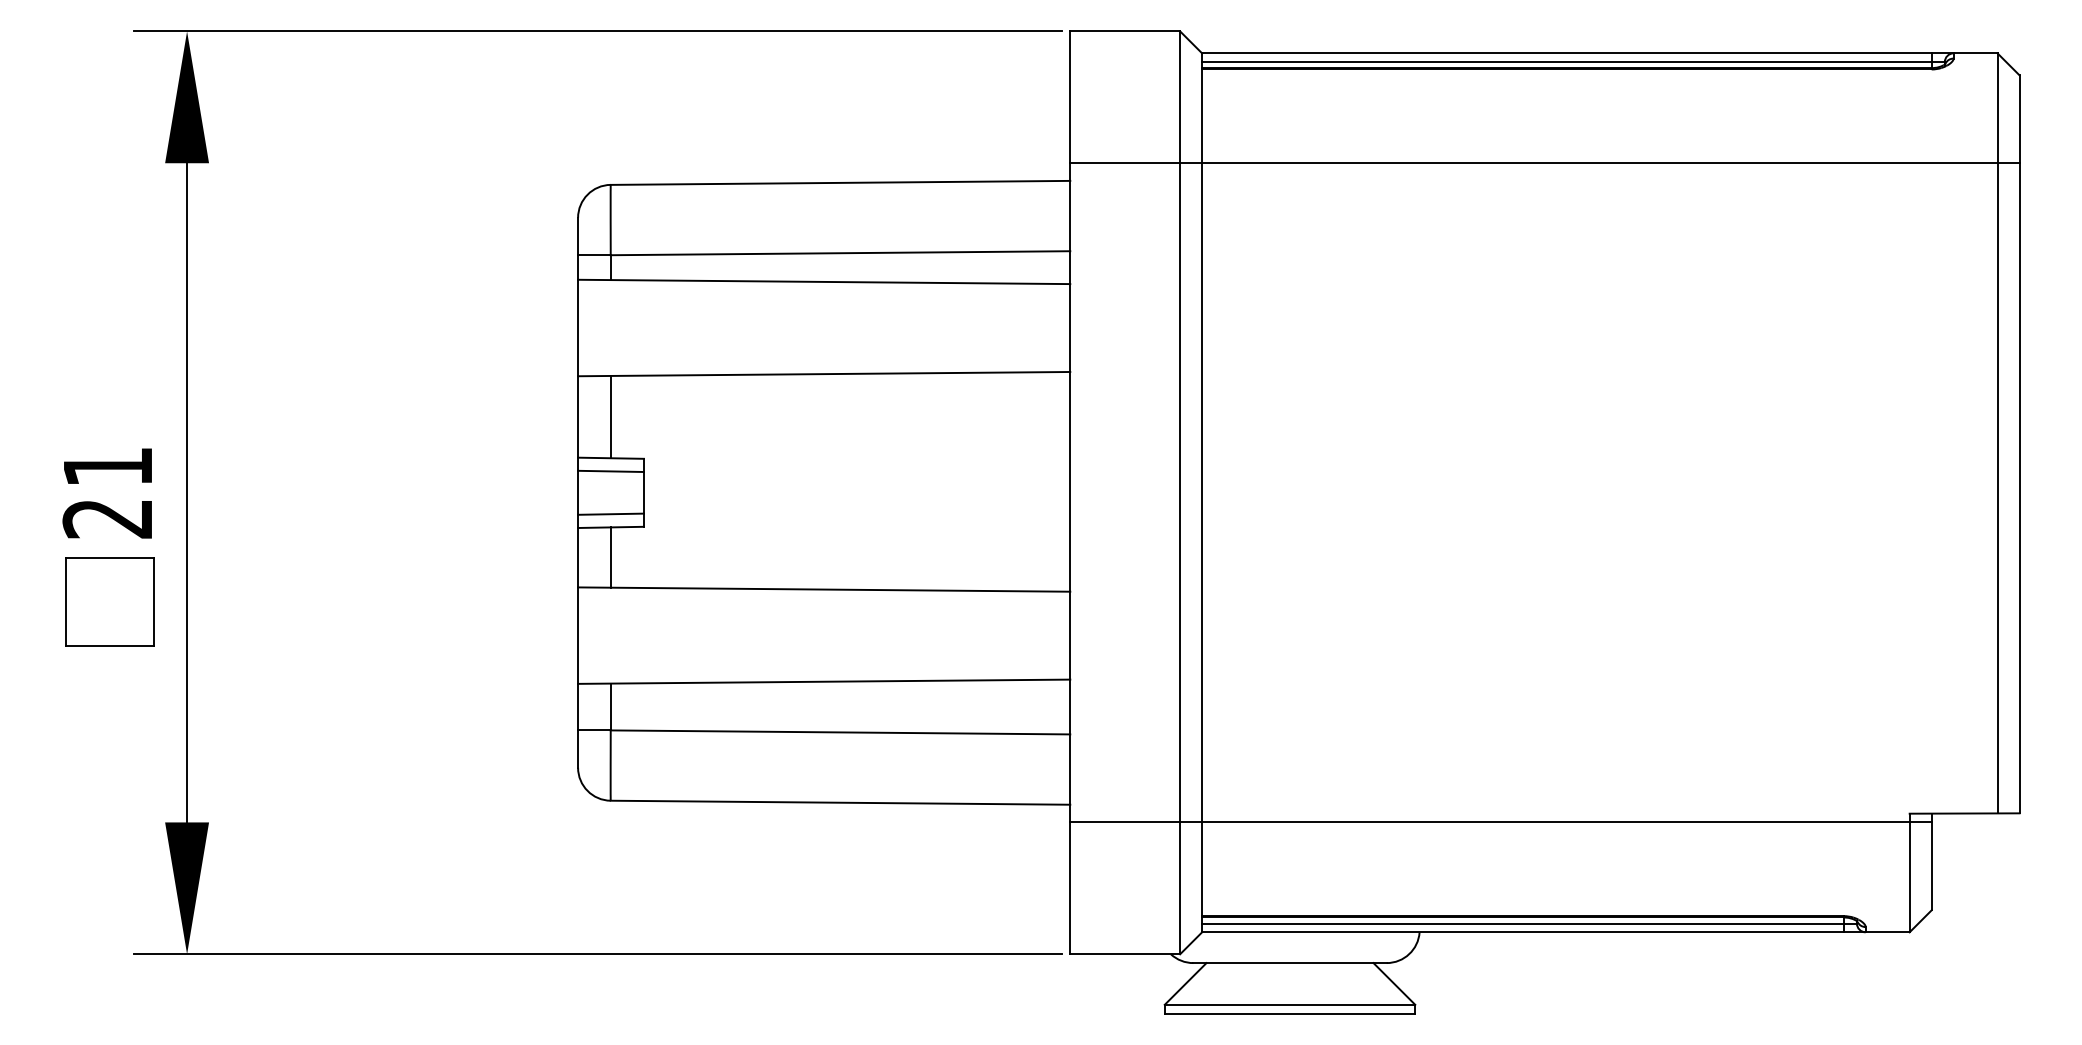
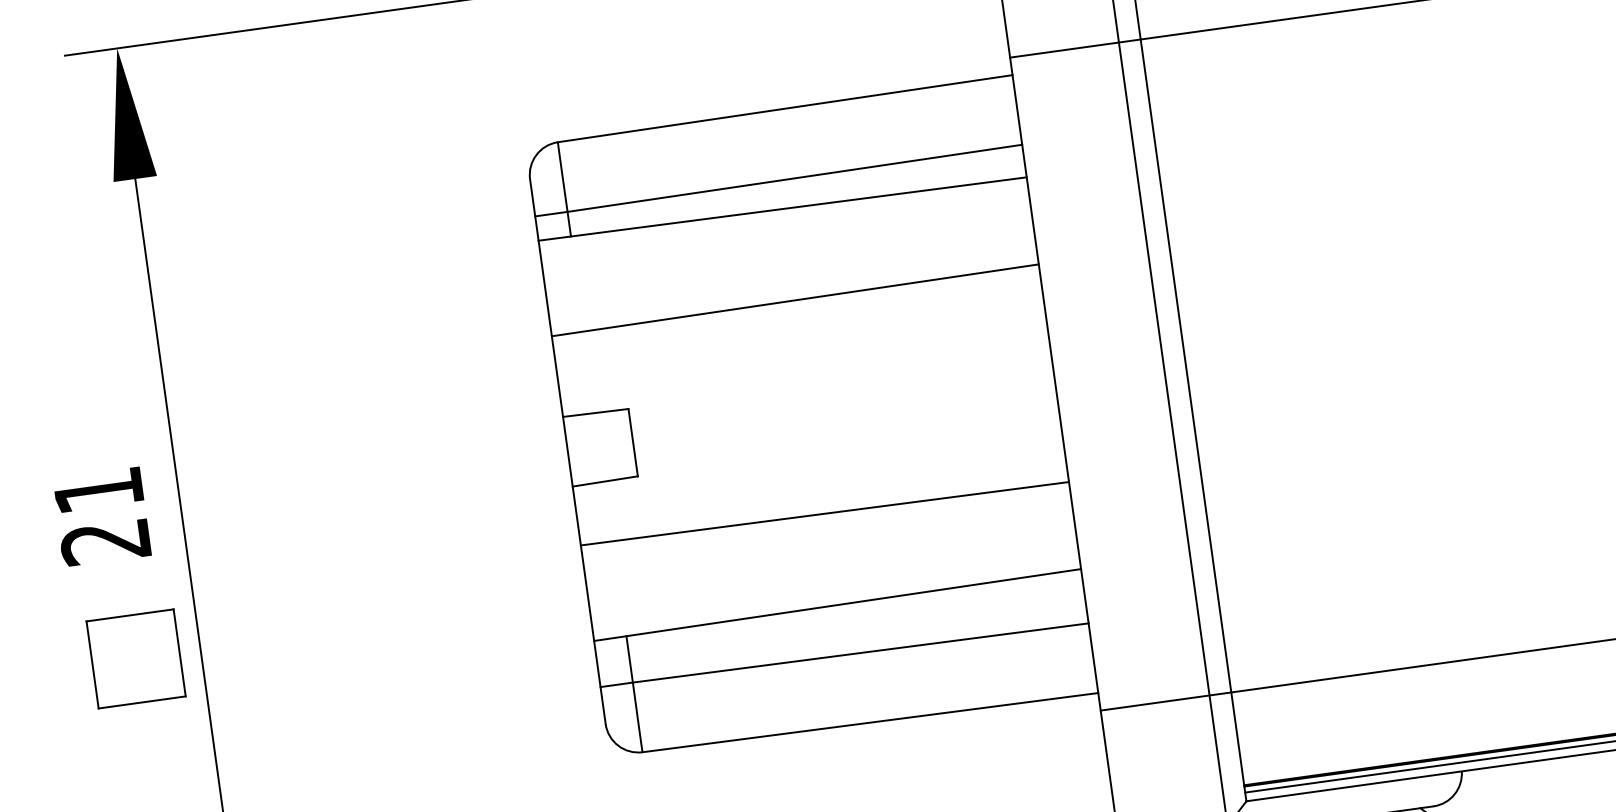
line: (610, 416) -> (589, 371), removed
line: (611, 471) -> (598, 426), removed
line: (611, 513) -> (603, 467), removed
line: (610, 557) -> (608, 511), removed
part: (109, 601) -> (135, 658), moved

